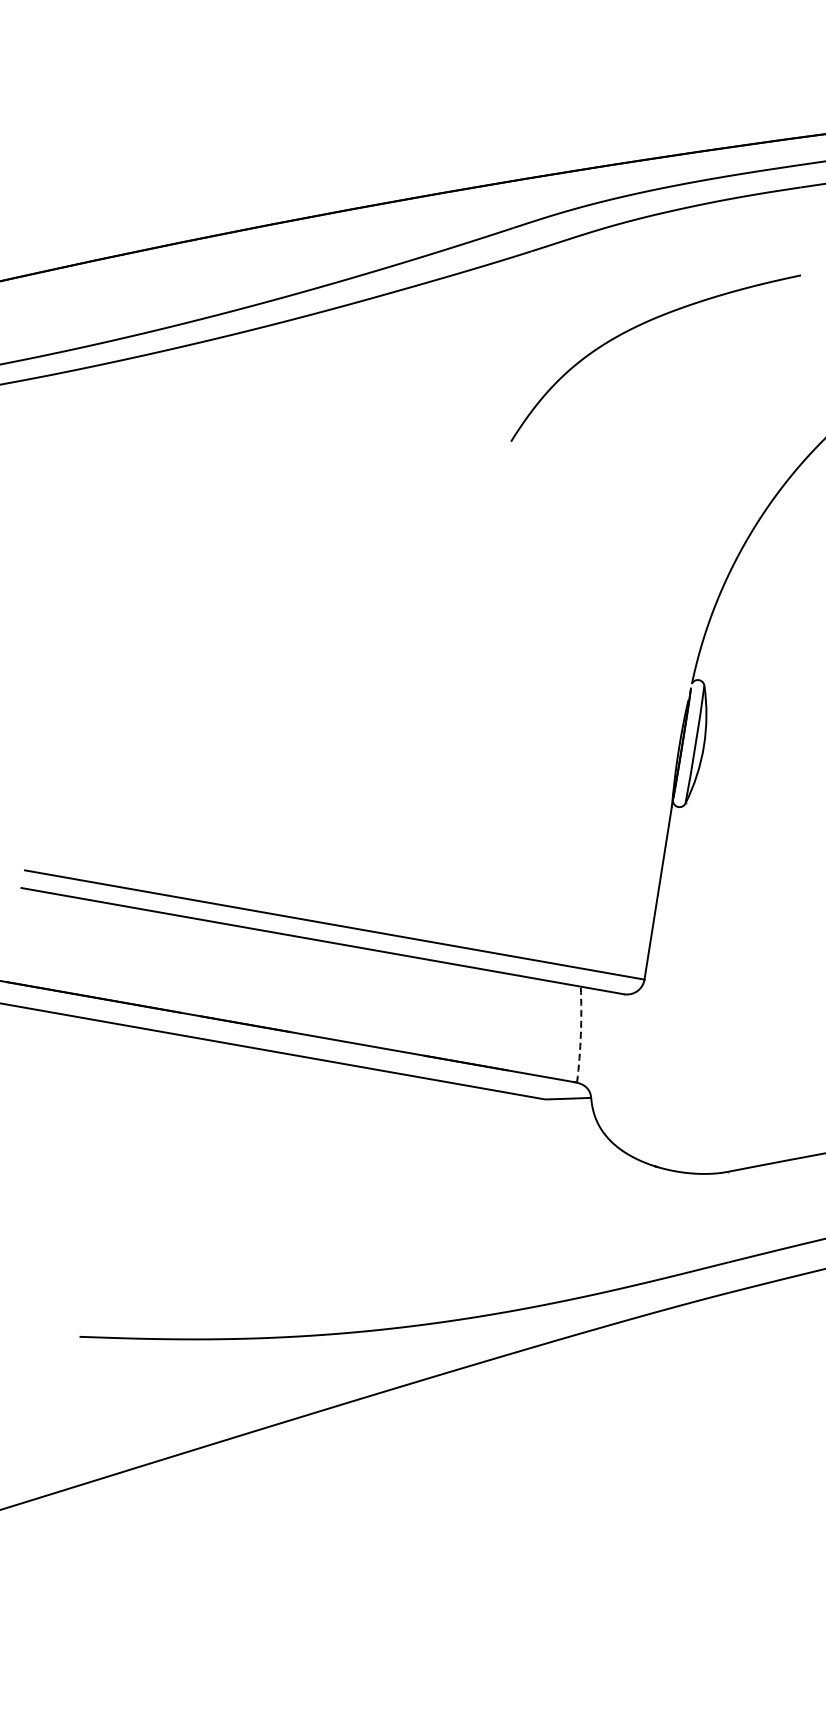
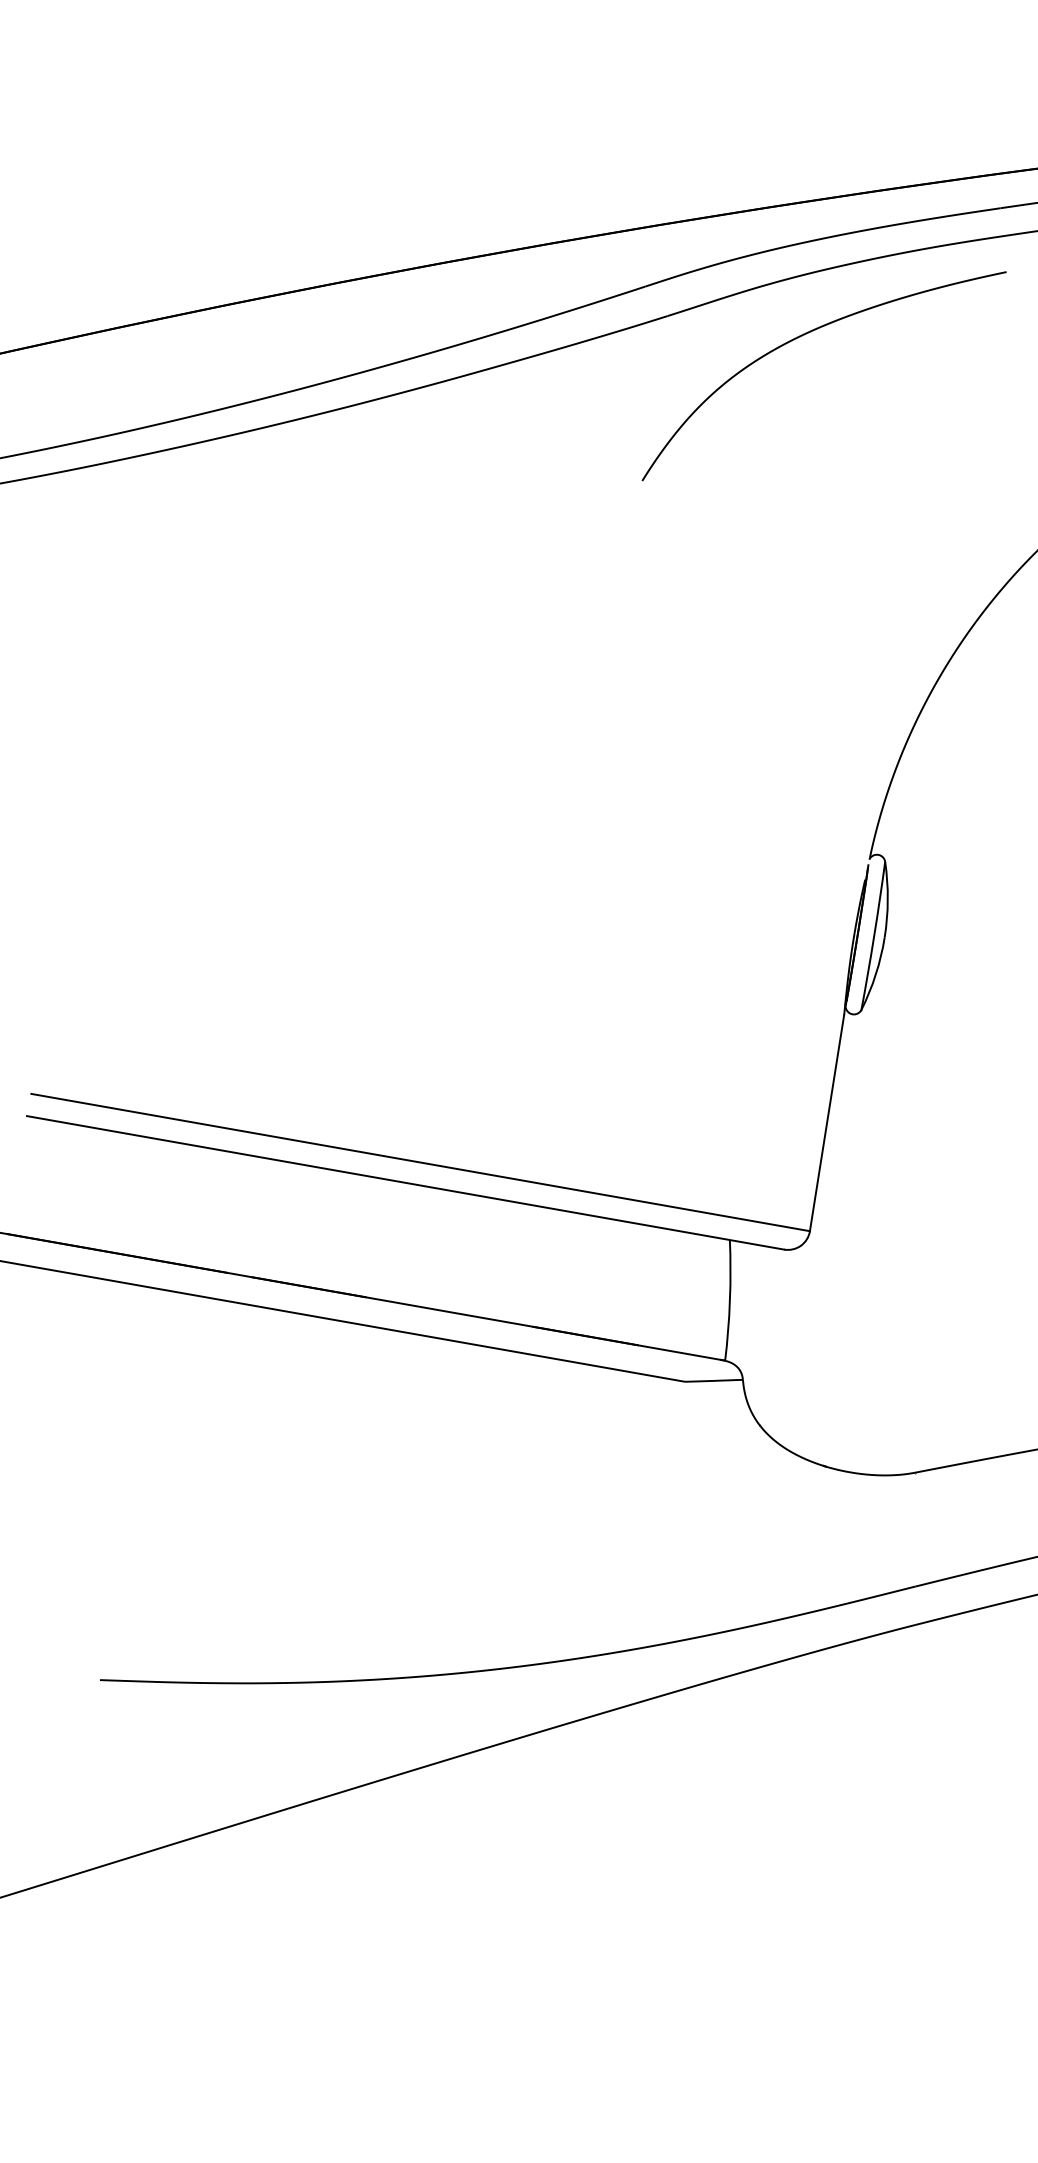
curve: (639, 326) -> (803, 336), moved
arc: (580, 1034) -> (729, 1300), dashed -> solid

